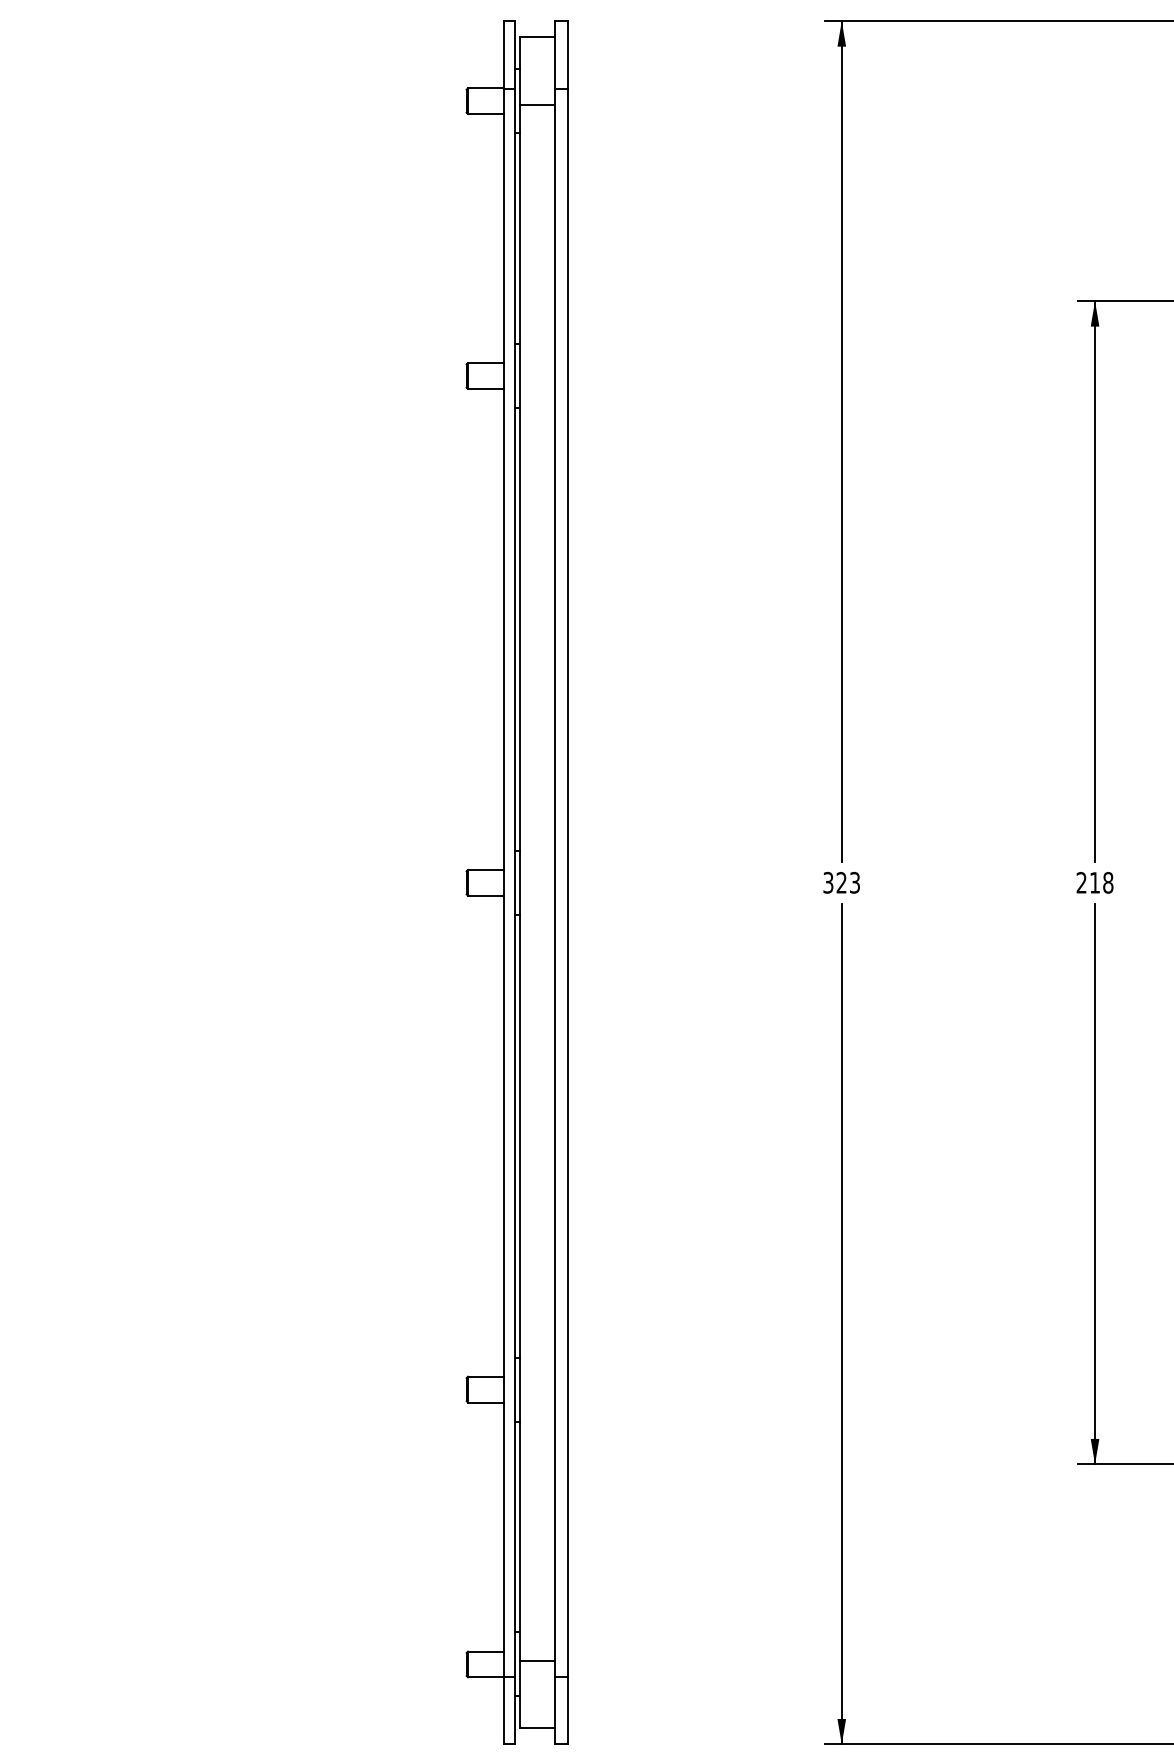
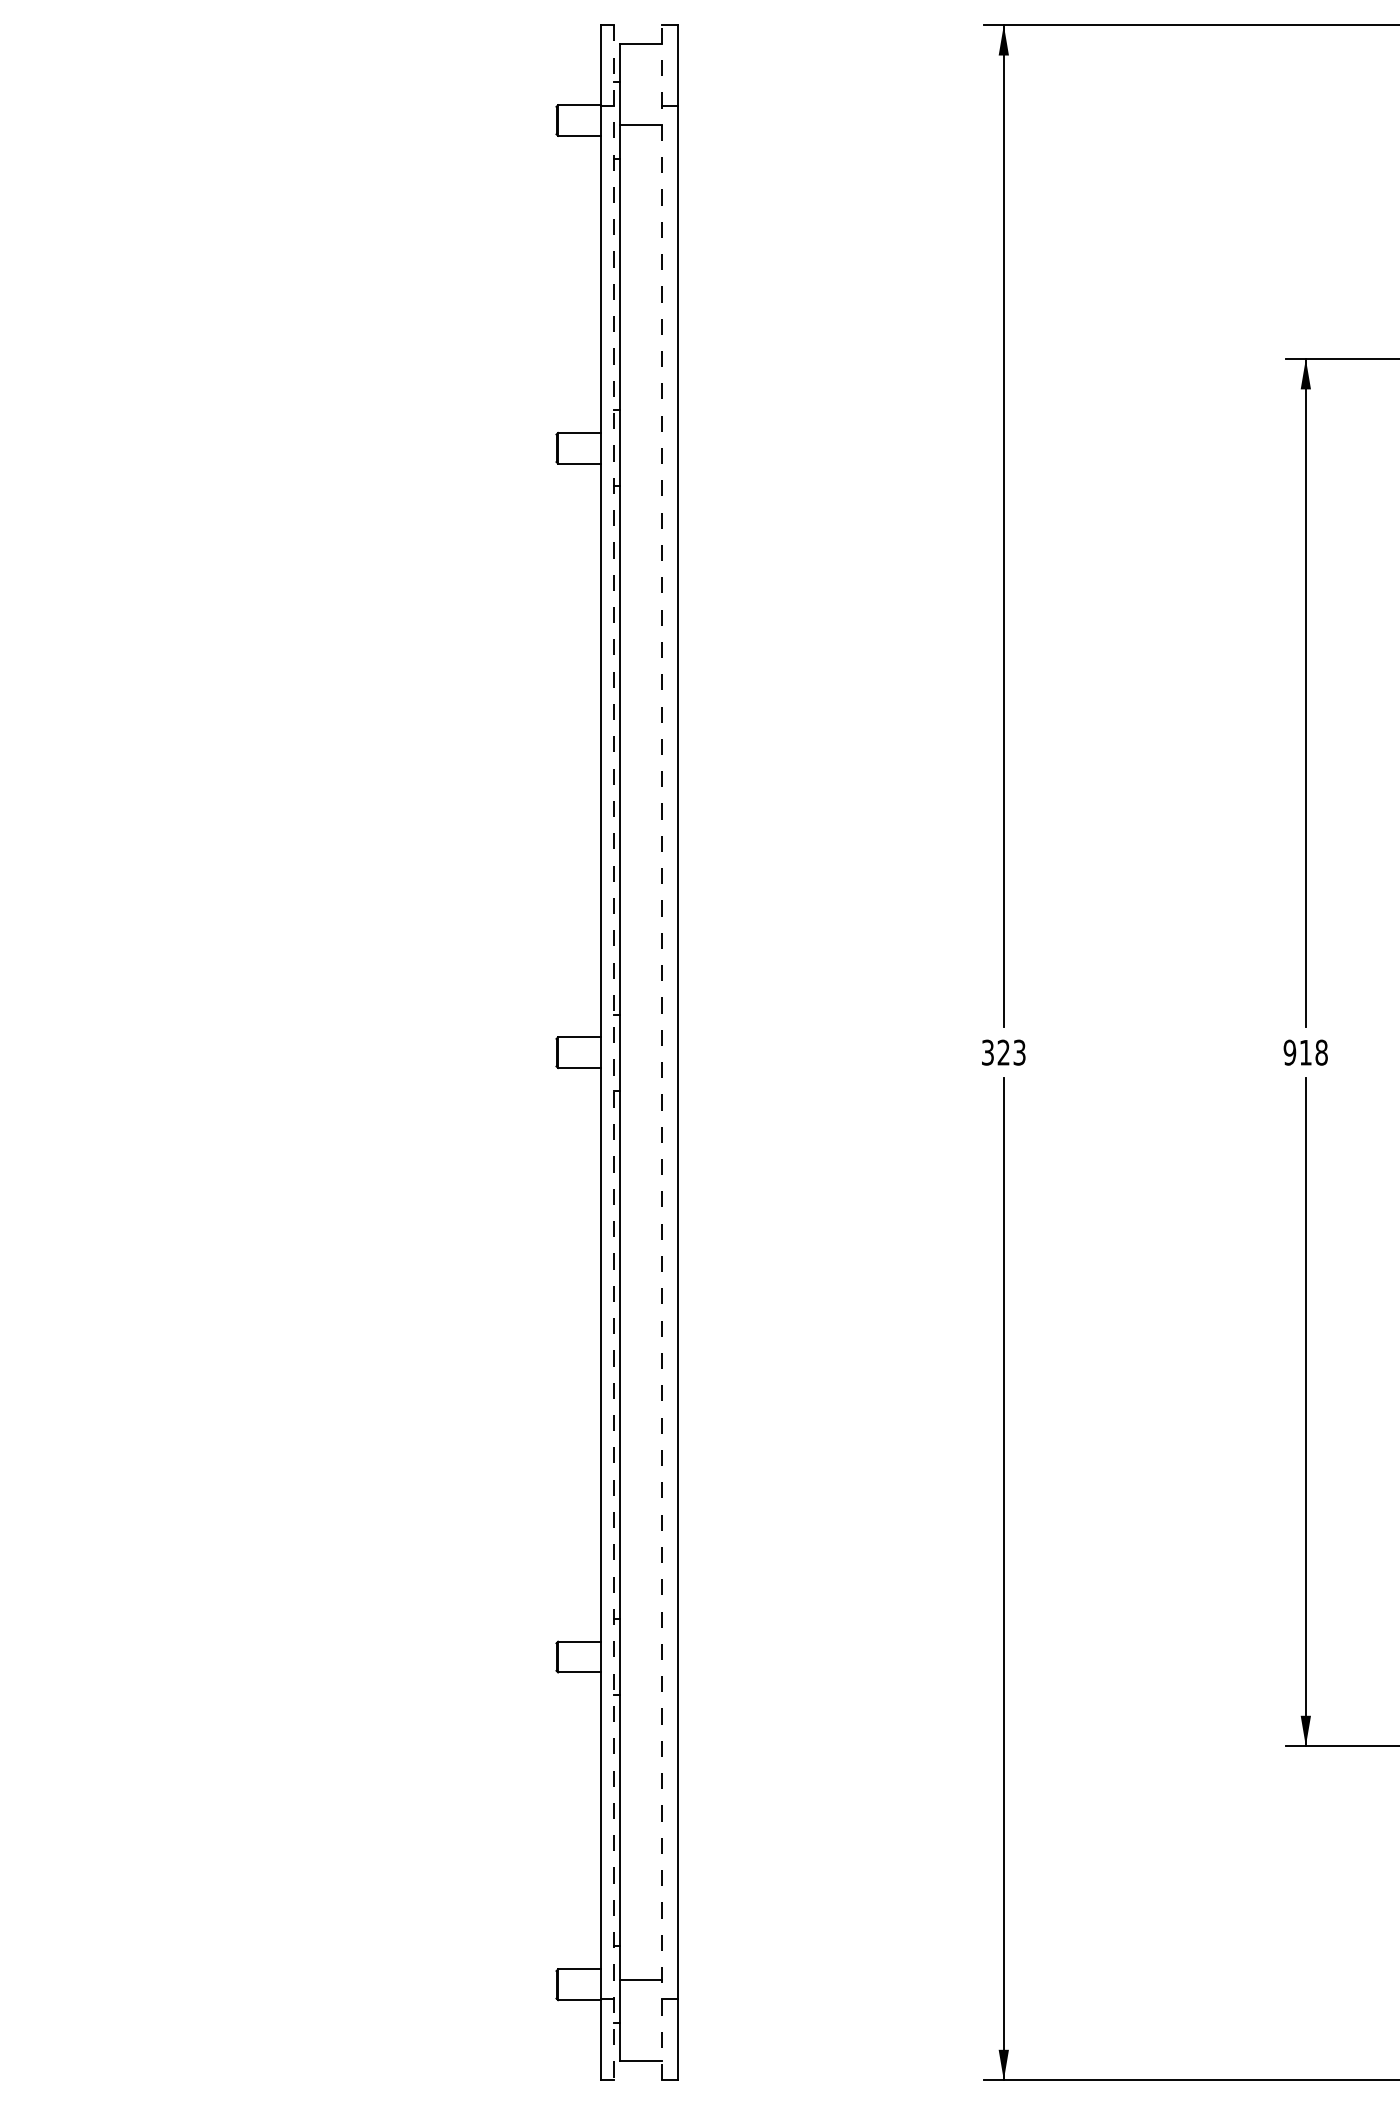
line: (514, 882) -> (613, 1052), solid -> dashed
line: (554, 882) -> (661, 1052), solid -> dashed
text: (1081, 882) -> (1289, 1052), 218 -> 918

